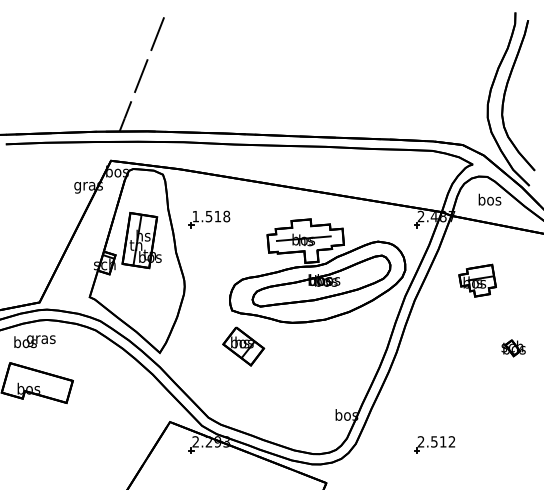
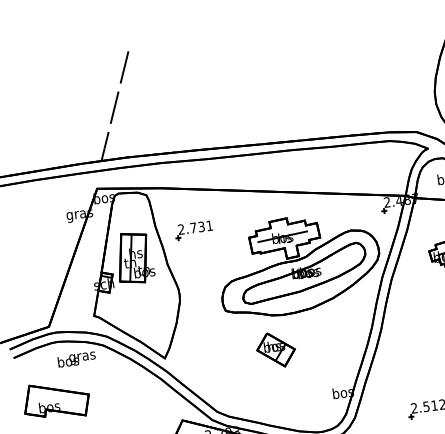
text: (211, 216) -> (195, 227), 1.518 -> 2.731
text: (34, 341) -> (76, 359), moved
part: (243, 346) -> (275, 349), moved

